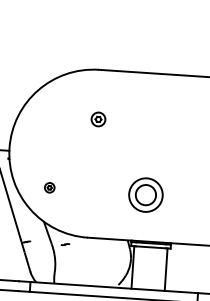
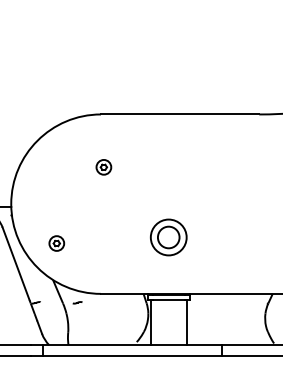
part: (49, 187) -> (56, 243), size x1.43
part: (145, 195) -> (168, 237), moved

